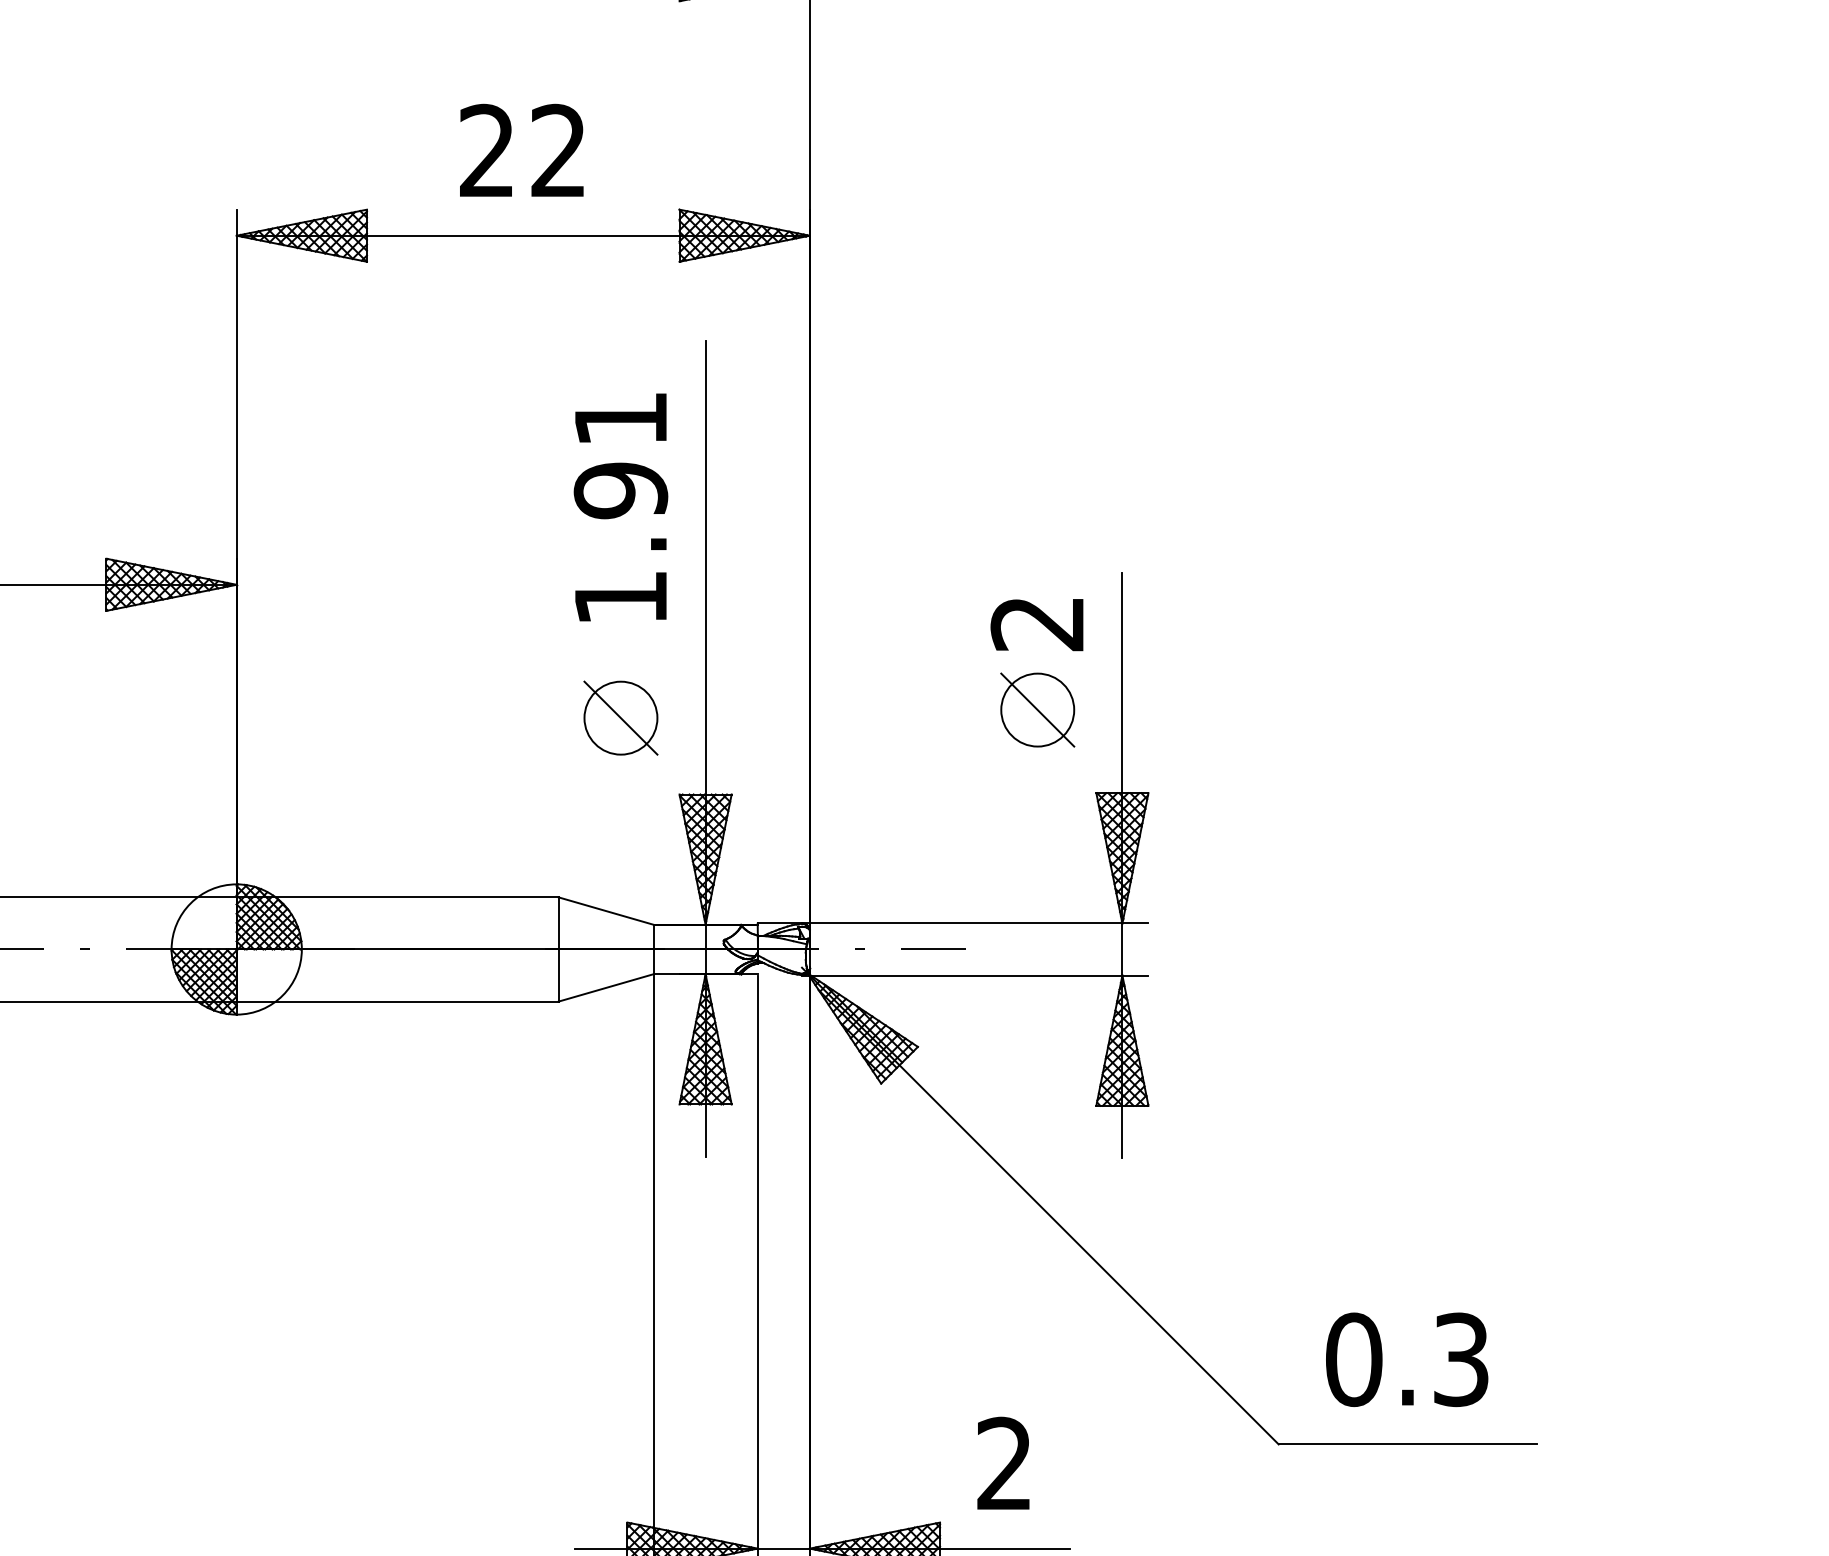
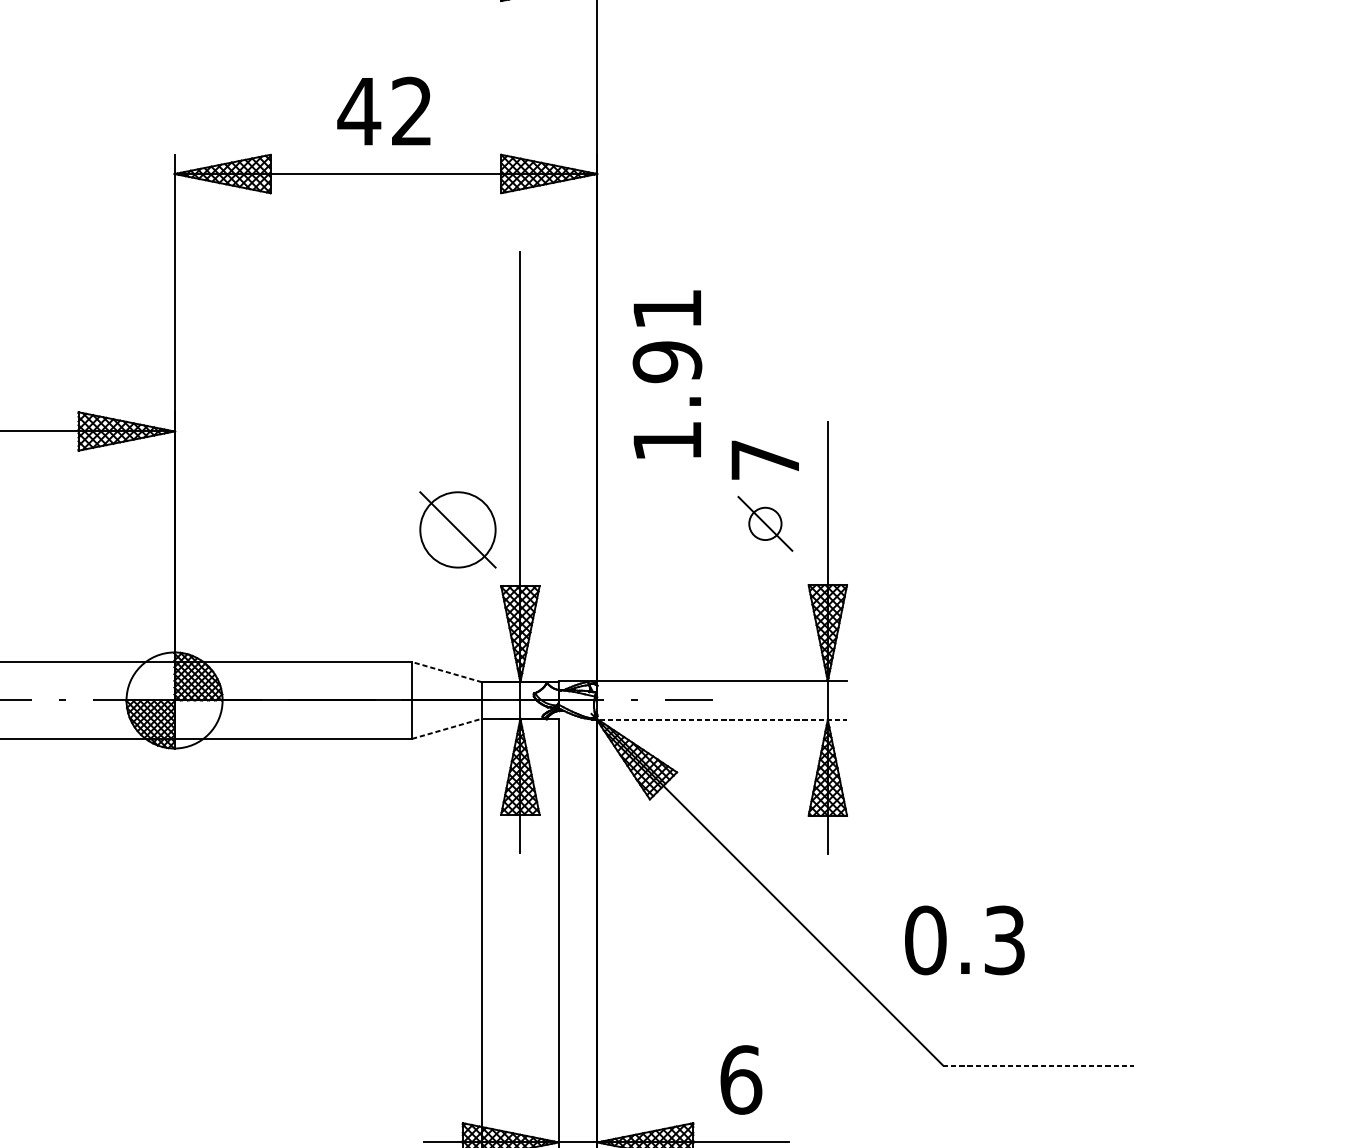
text: (486, 149) -> (358, 110), 22 -> 42
text: (620, 507) -> (667, 374), moved
text: (1036, 624) -> (764, 460), 2 -> 7
circle: (1037, 709) -> (765, 523), size x0.6
part: (620, 717) -> (457, 529), size x1.4
line: (605, 910) -> (446, 671), solid -> dashed
line: (975, 975) -> (719, 719), solid -> dashed
line: (606, 987) -> (447, 728), solid -> dashed
text: (1407, 1359) -> (965, 940), moved
line: (1408, 1444) -> (1038, 1065), solid -> dashed
text: (1005, 1463) -> (741, 1079), 2 -> 6

